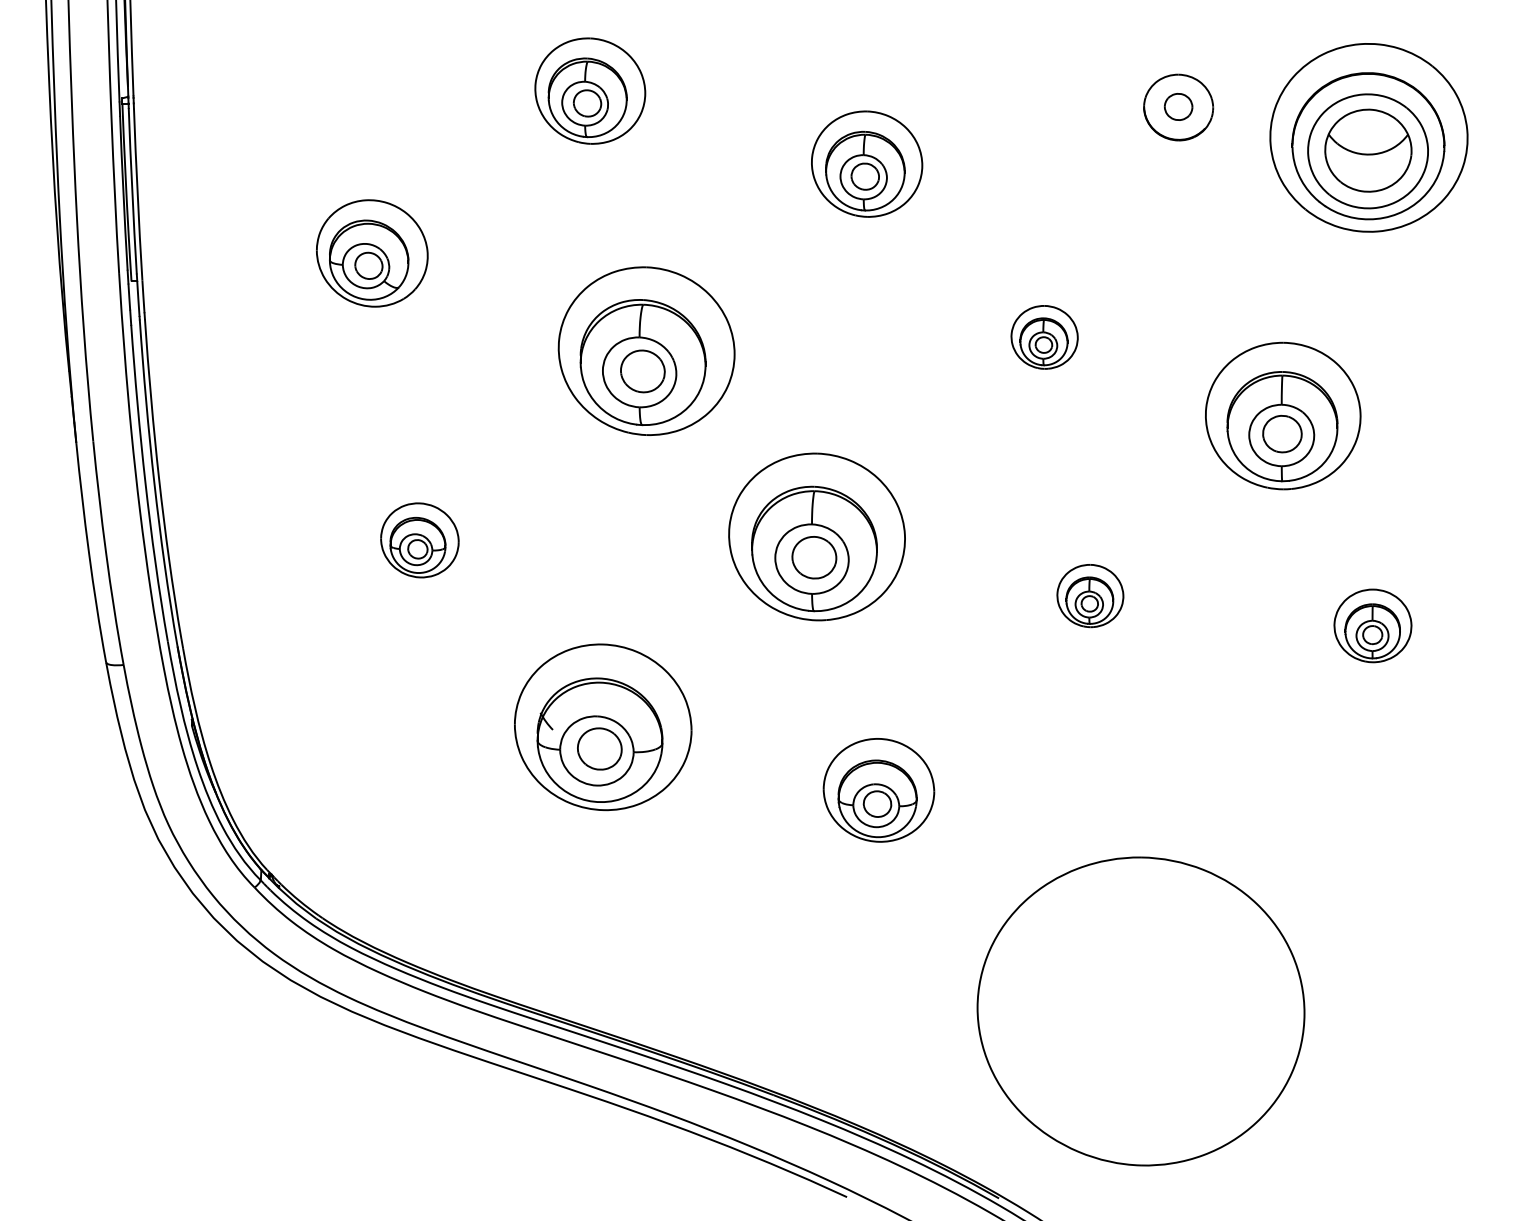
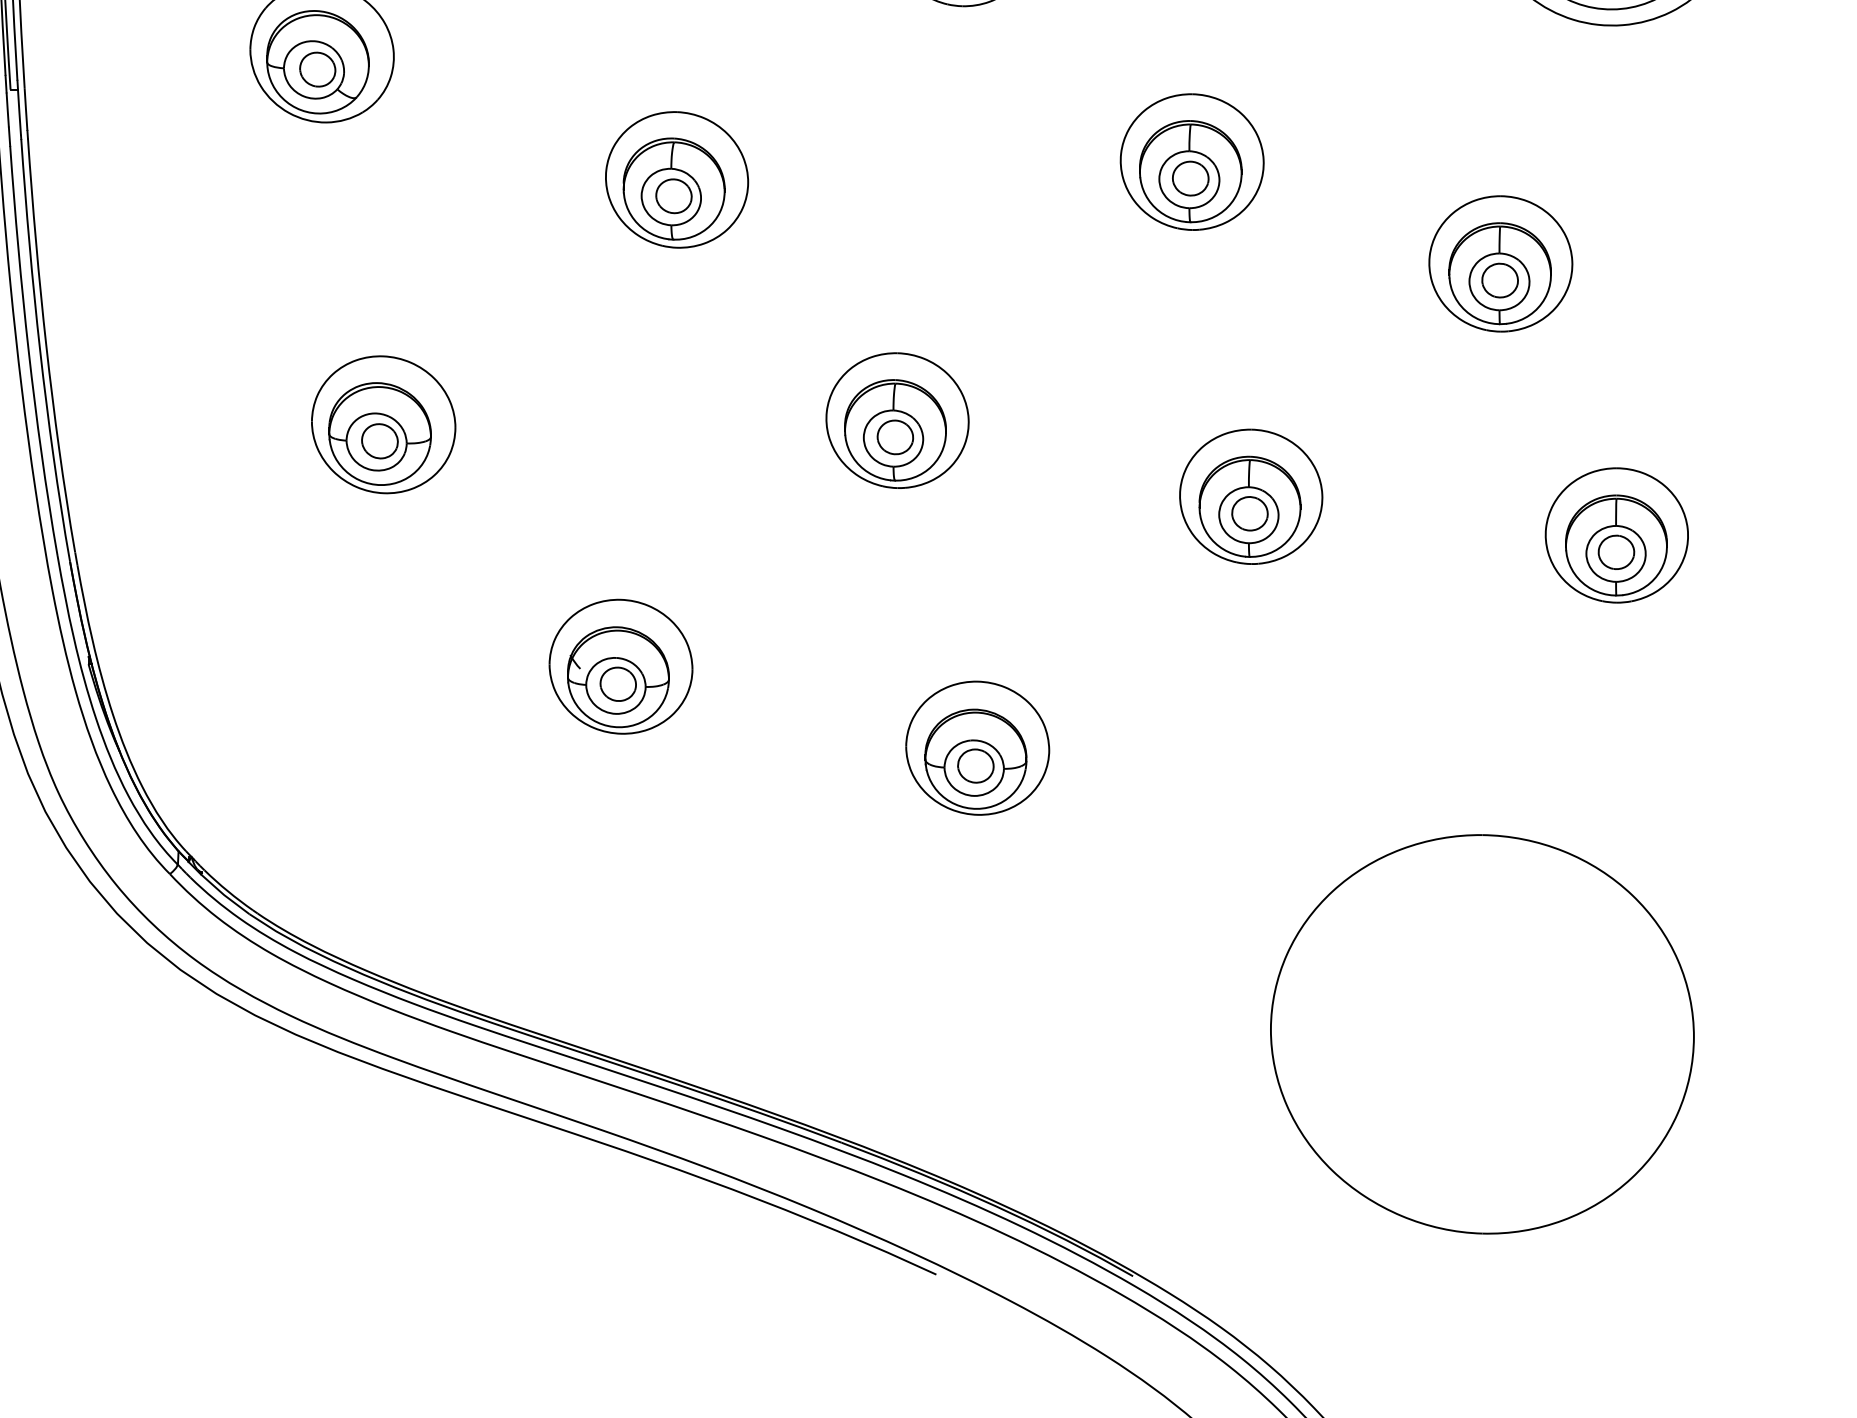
part: (1044, 337) -> (1191, 162), size x1.67
part: (646, 350) -> (676, 179), size x0.62
part: (1283, 415) -> (1501, 263), size x0.71
part: (816, 537) -> (896, 421), size x0.62
part: (419, 540) -> (383, 424), size x1.43
part: (1090, 595) -> (1251, 496), size x1.67
part: (1372, 625) -> (1616, 534), size x1.43
part: (603, 727) -> (621, 666), size x0.62
part: (1140, 1011) -> (1481, 1034), moved

